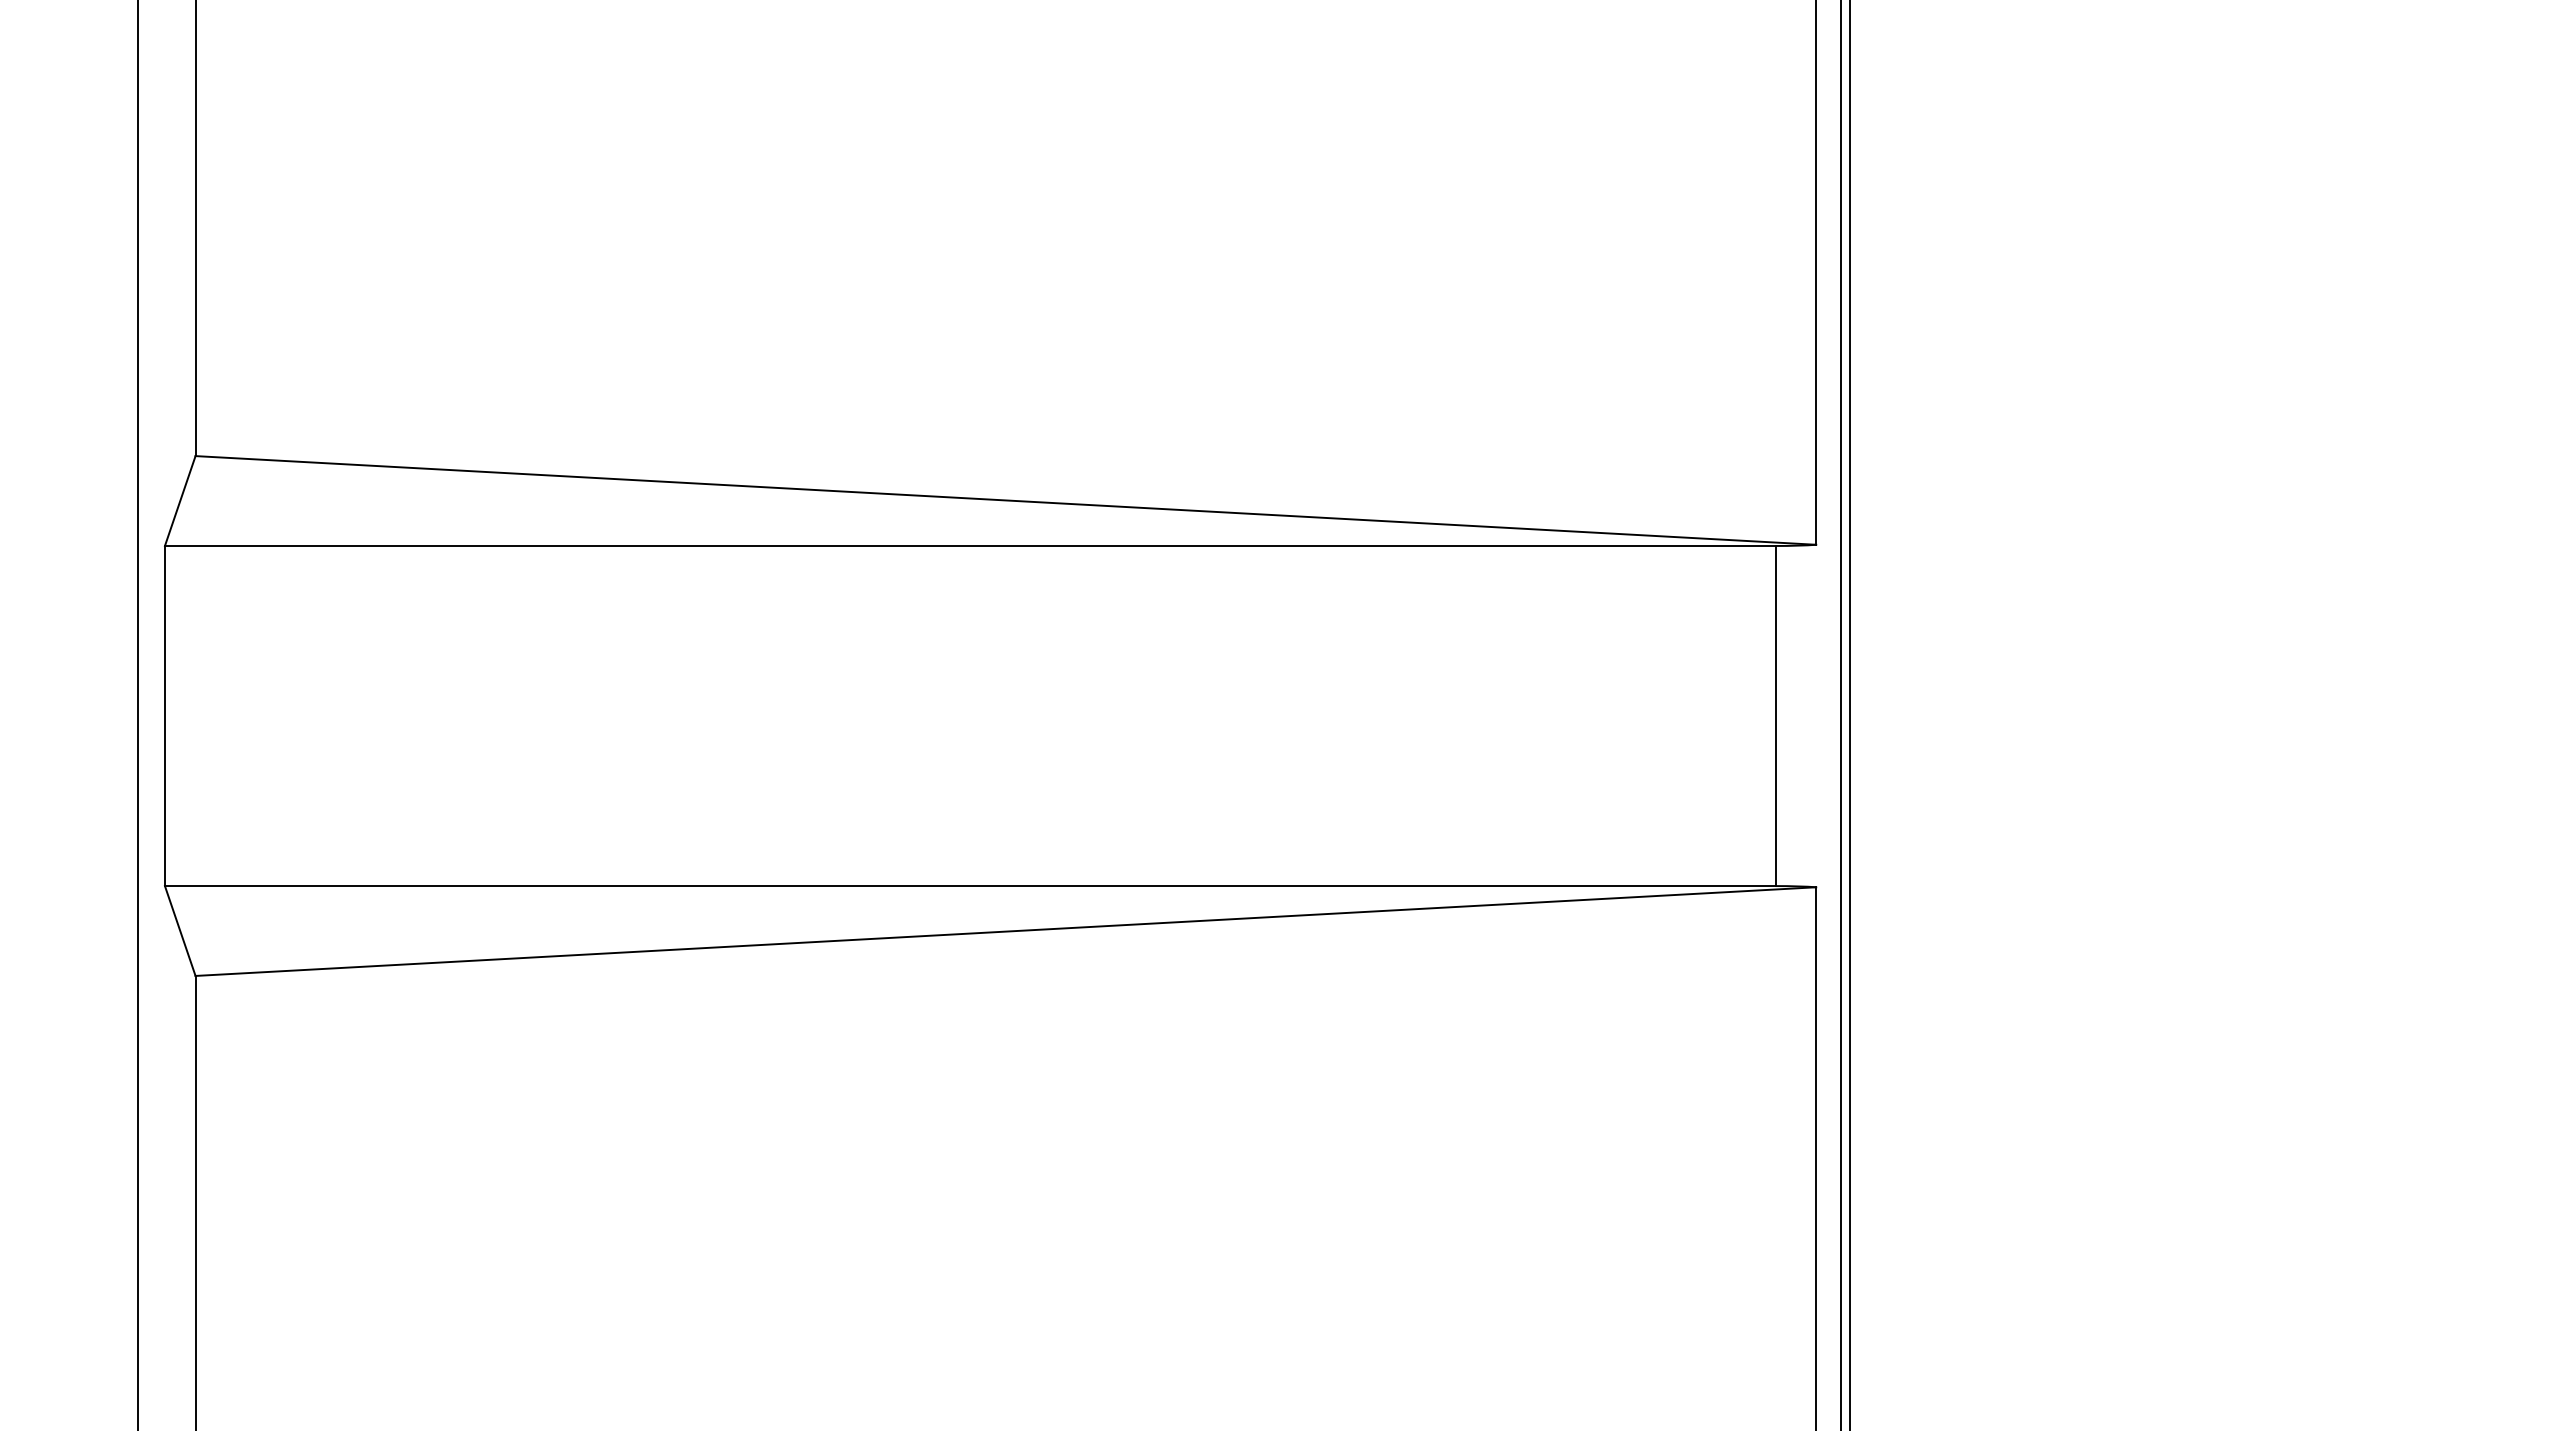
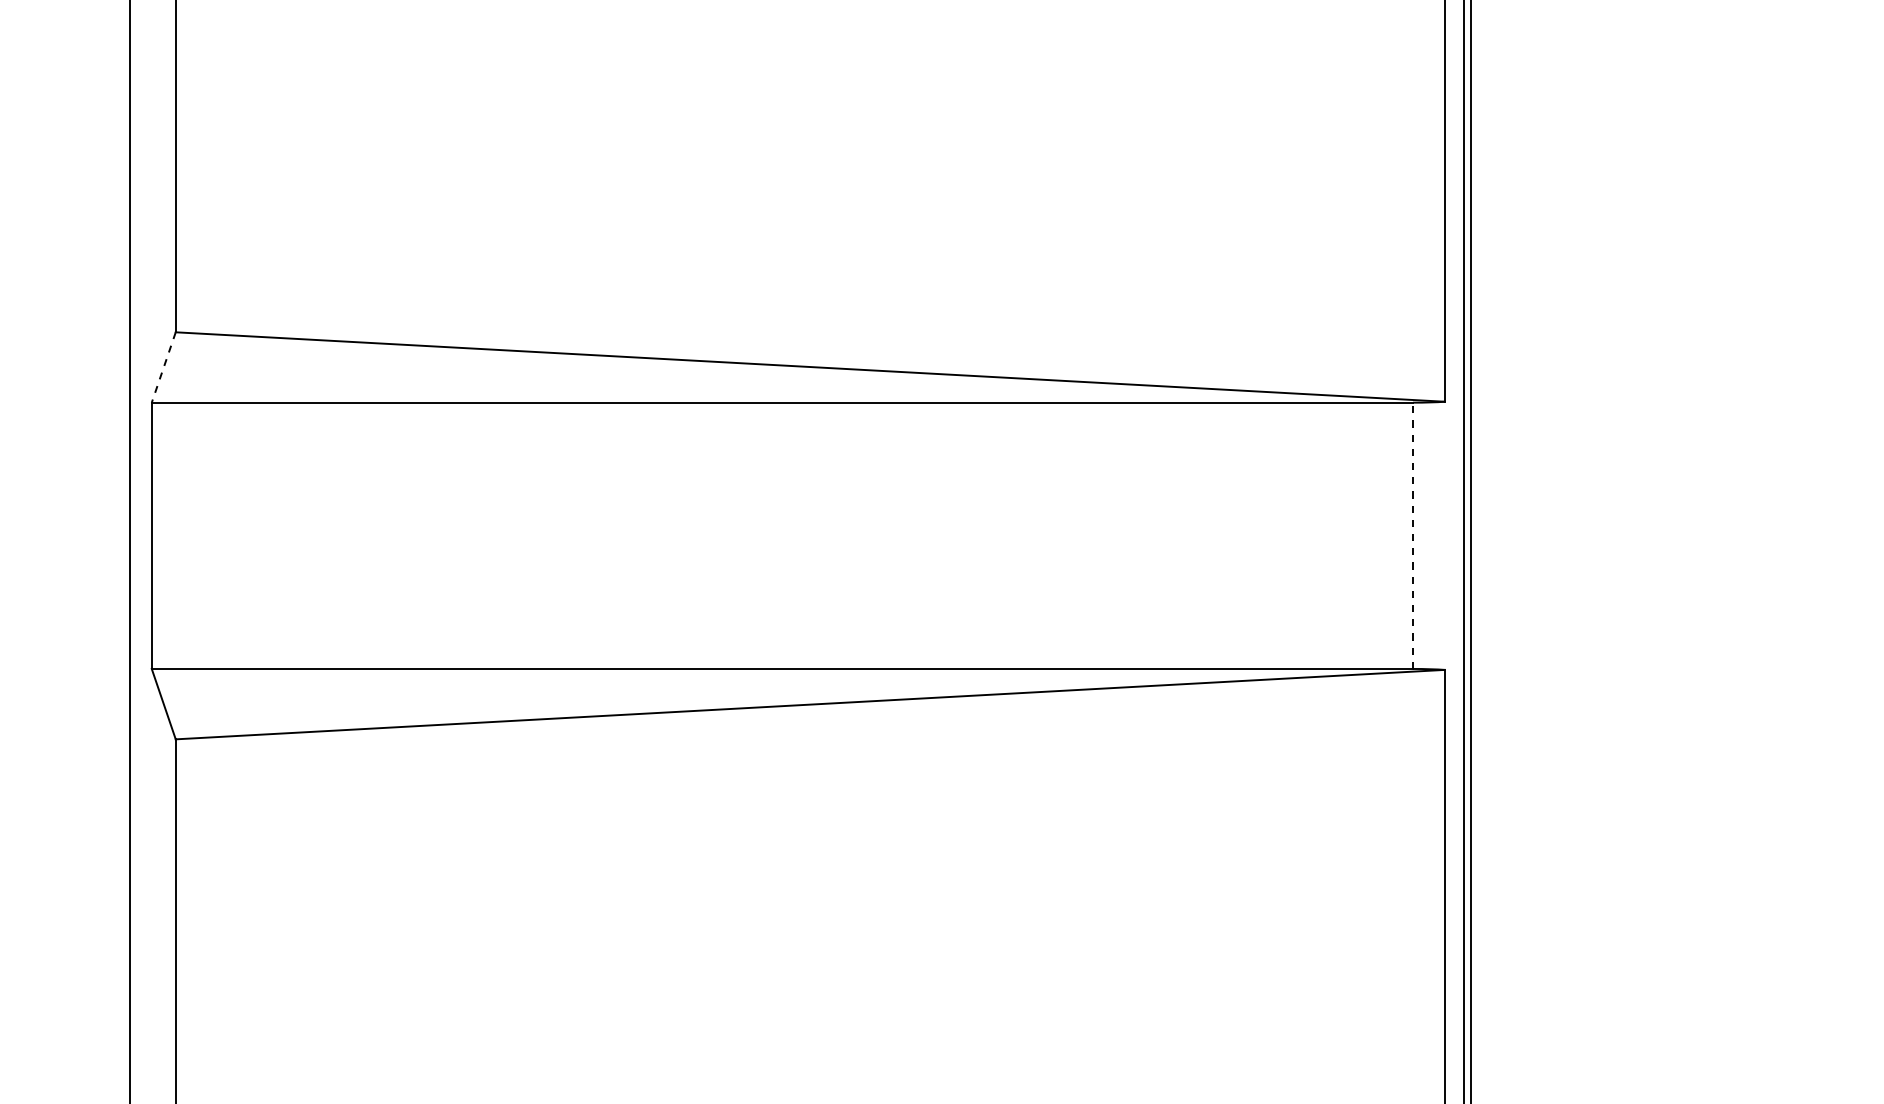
line: (180, 501) -> (163, 367), solid -> dashed
line: (1775, 715) -> (1412, 535), solid -> dashed

